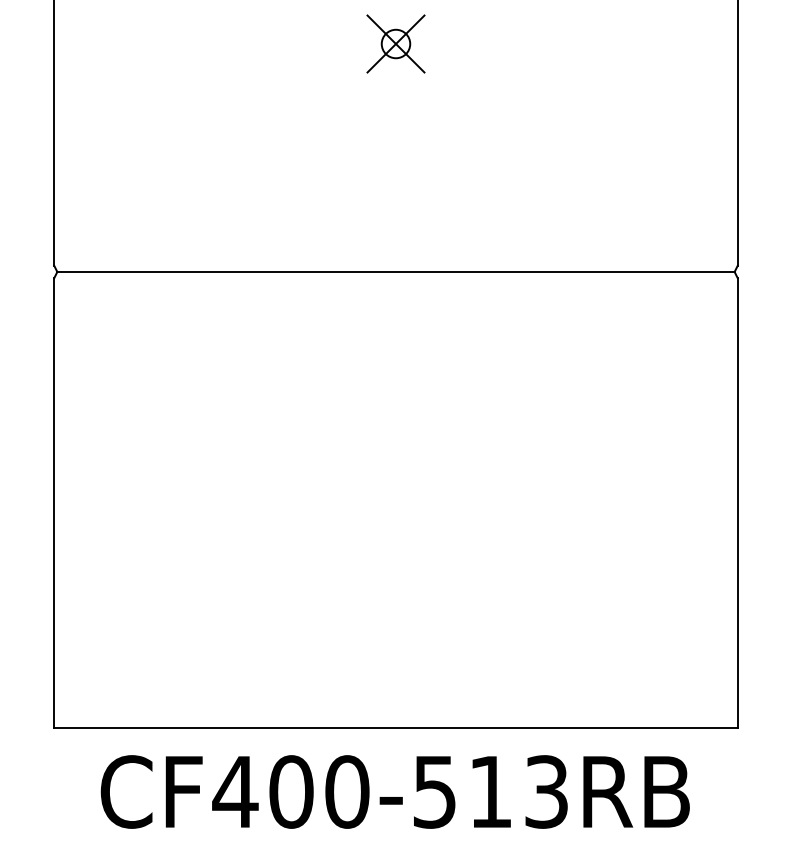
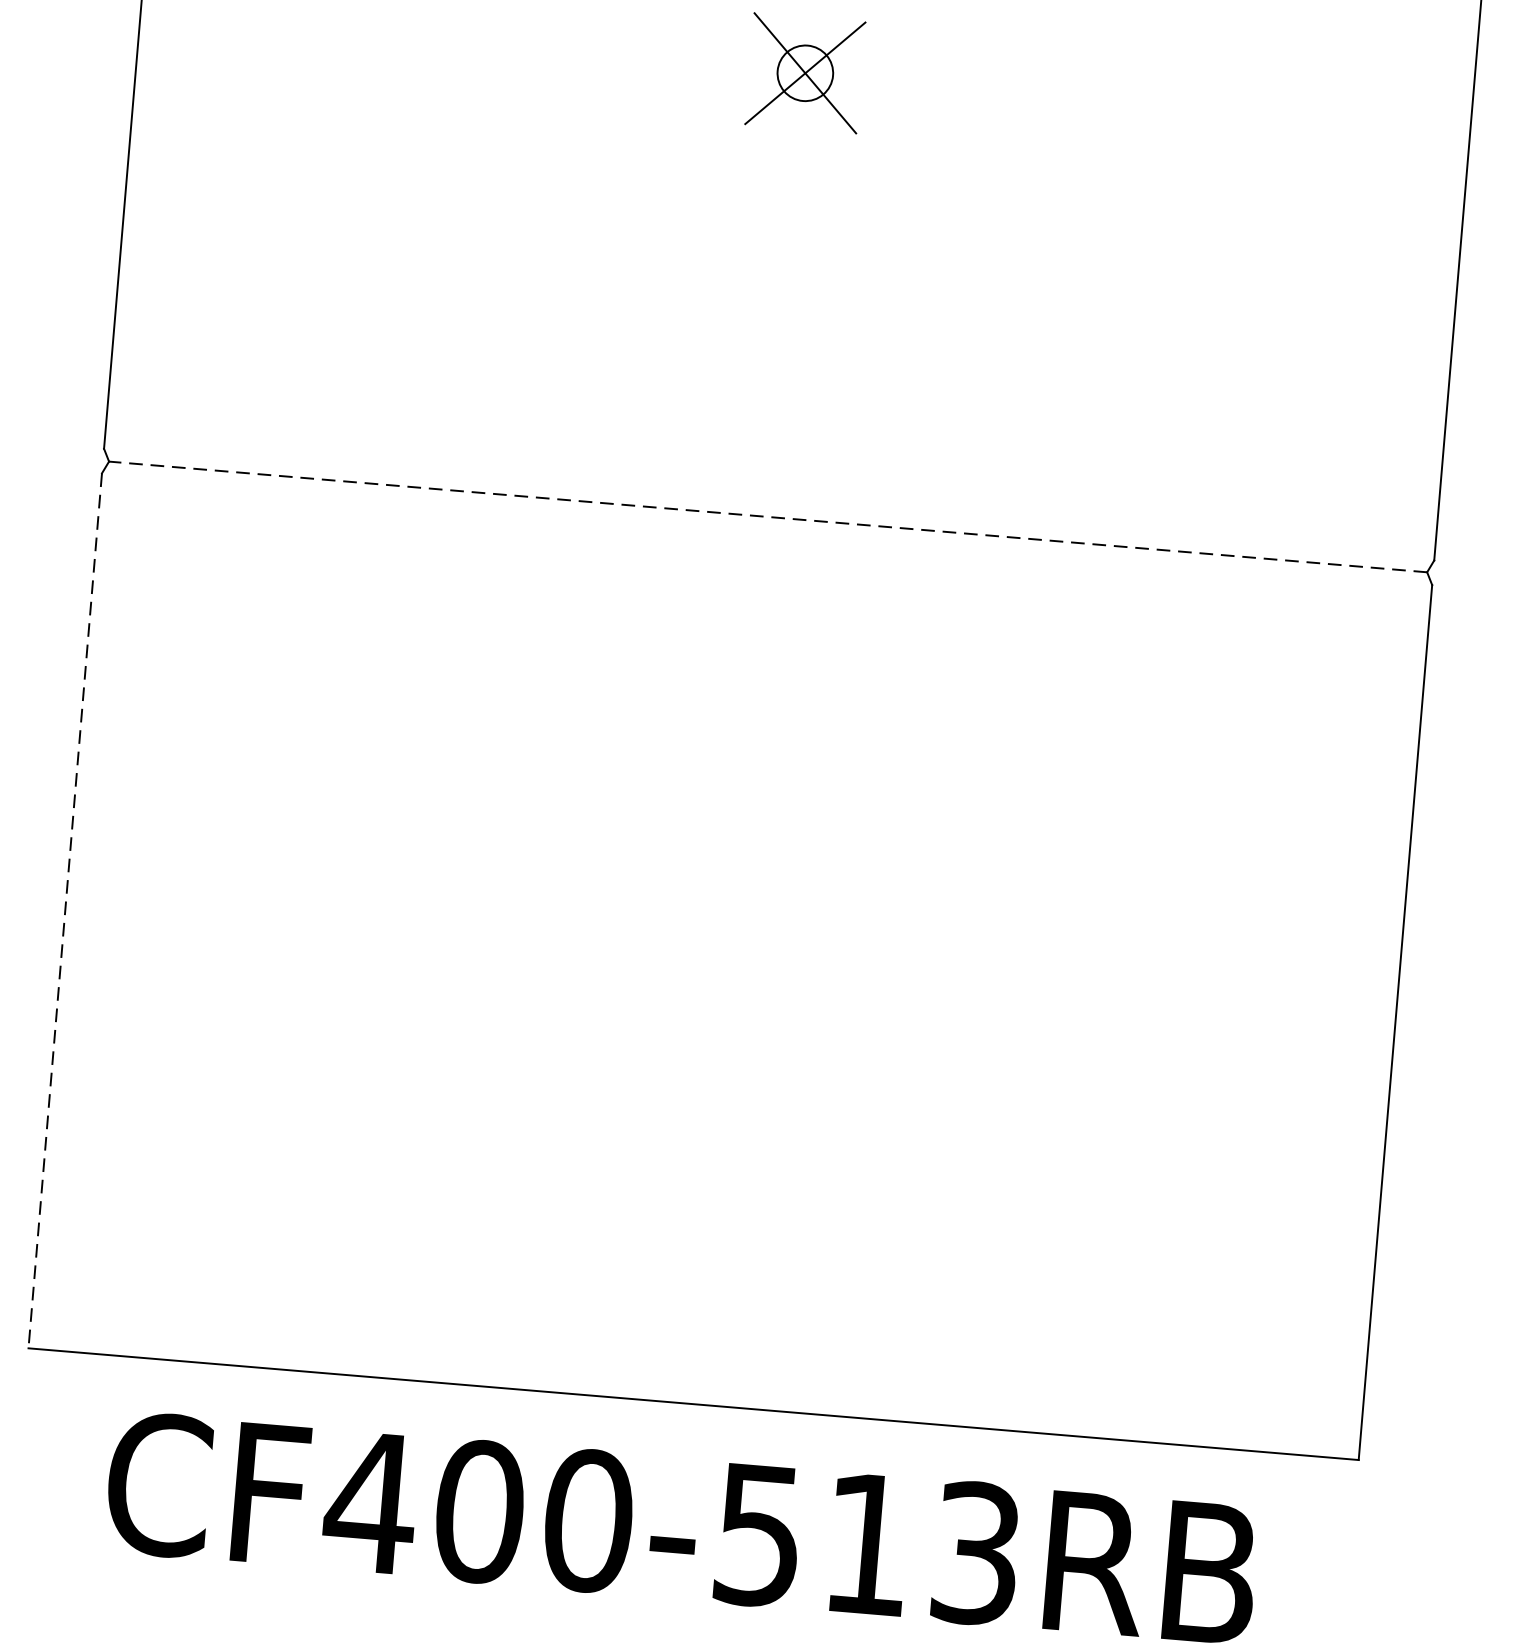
line: (396, 271) -> (769, 516), solid -> dashed
line: (54, 503) -> (65, 911), solid -> dashed

